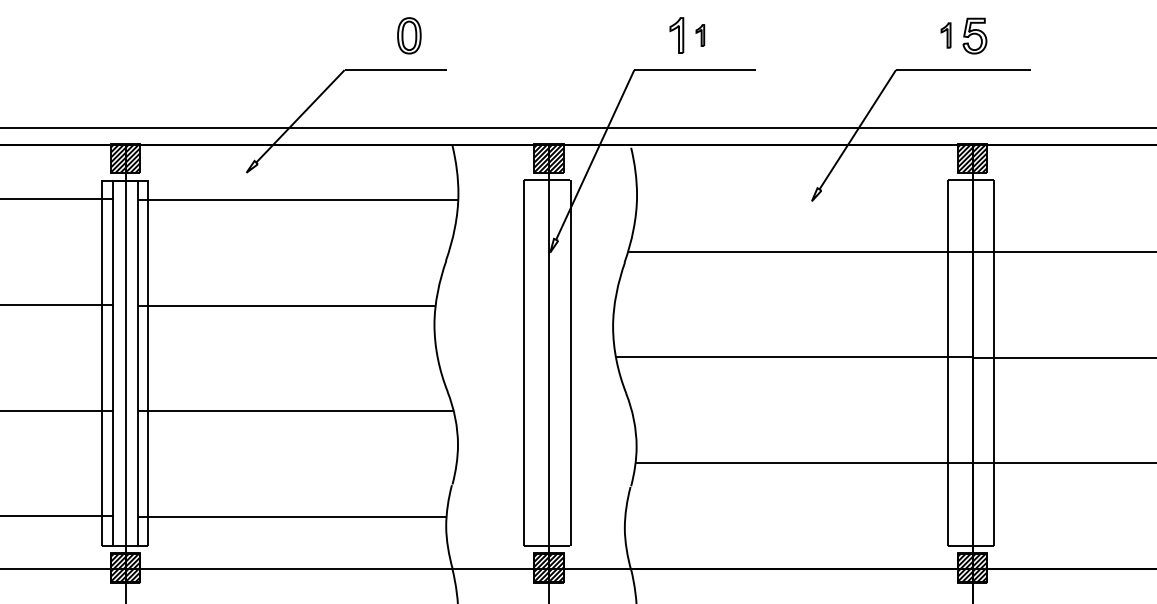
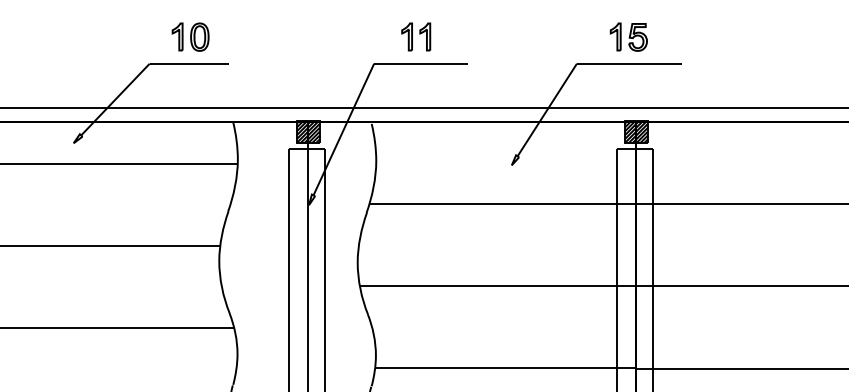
part: (380, 35) -> (177, 36), added
part: (700, 35) -> (425, 36), size x1.67
part: (945, 35) -> (615, 36), size x1.43

